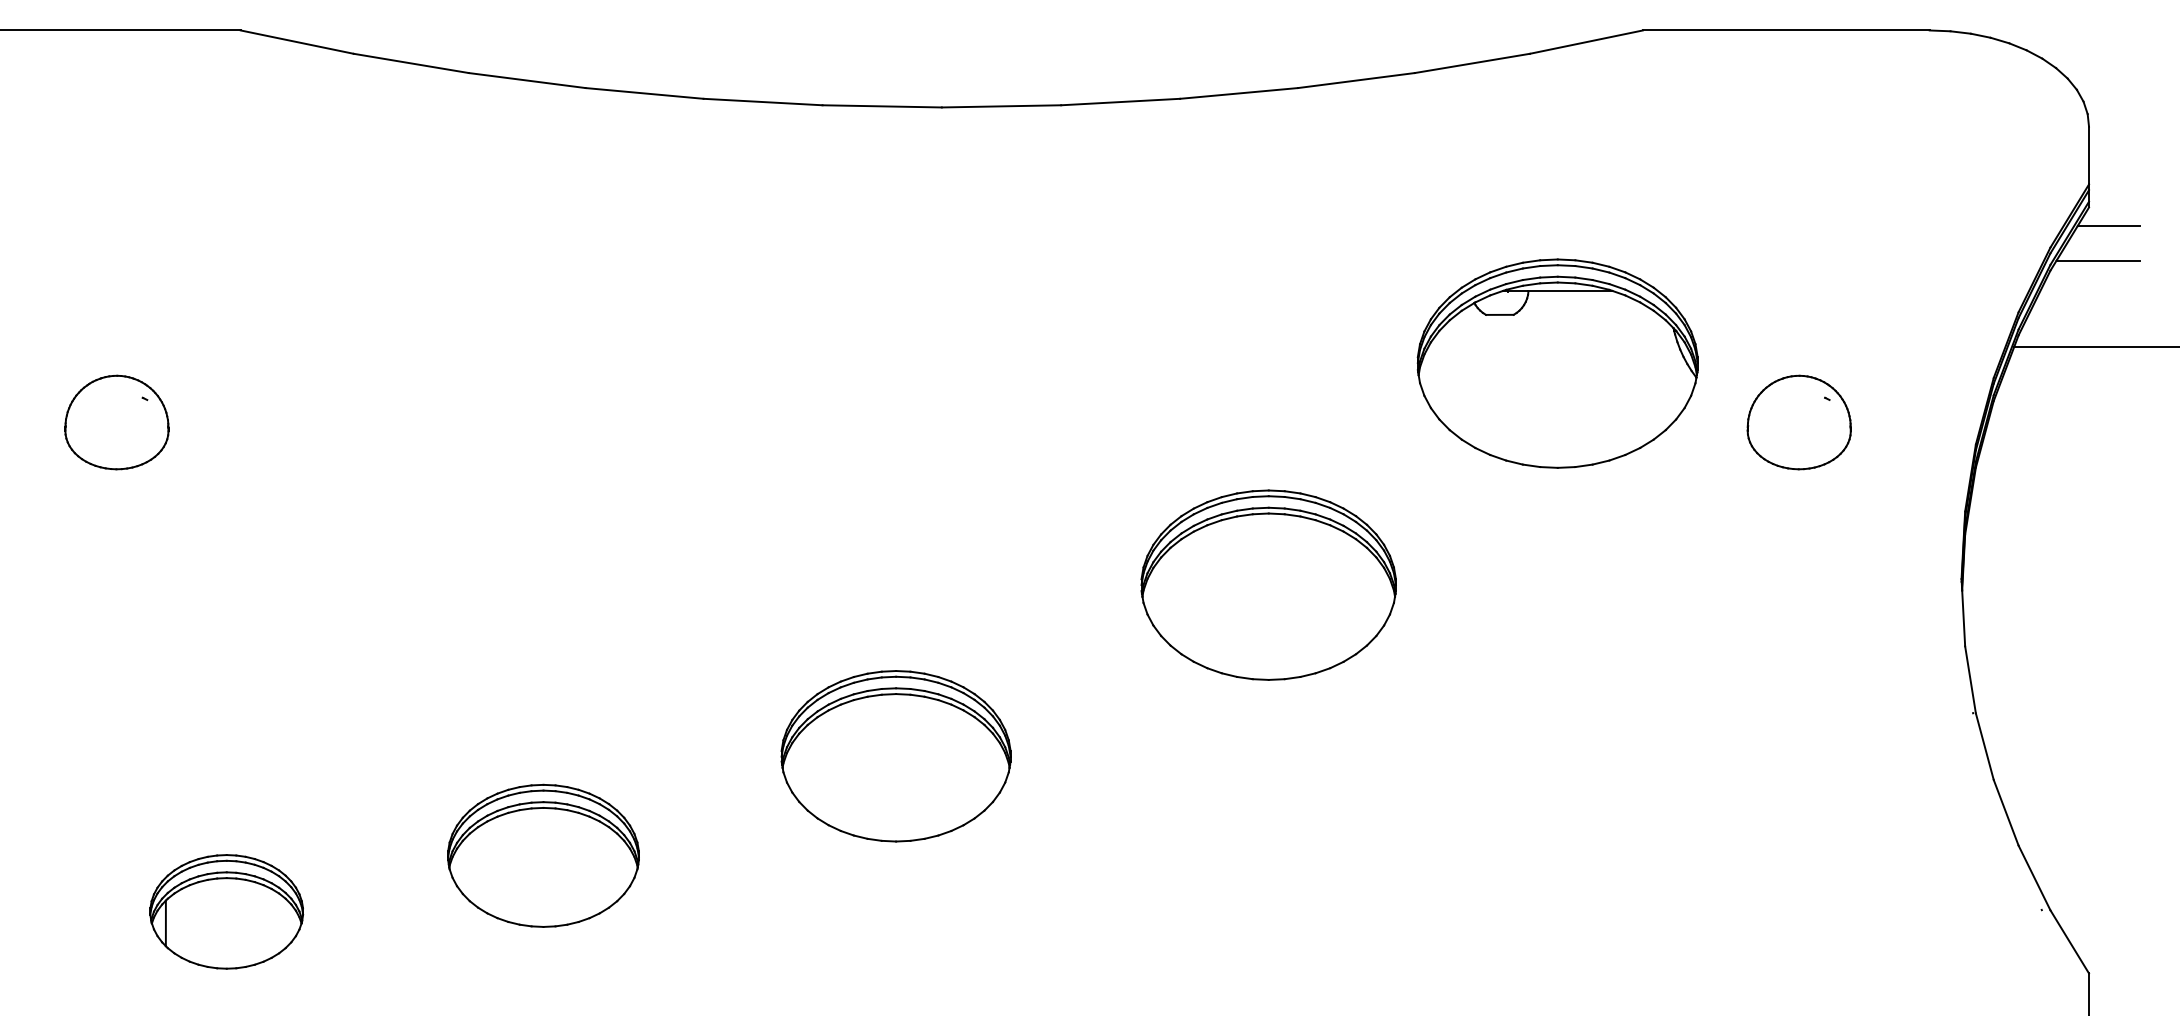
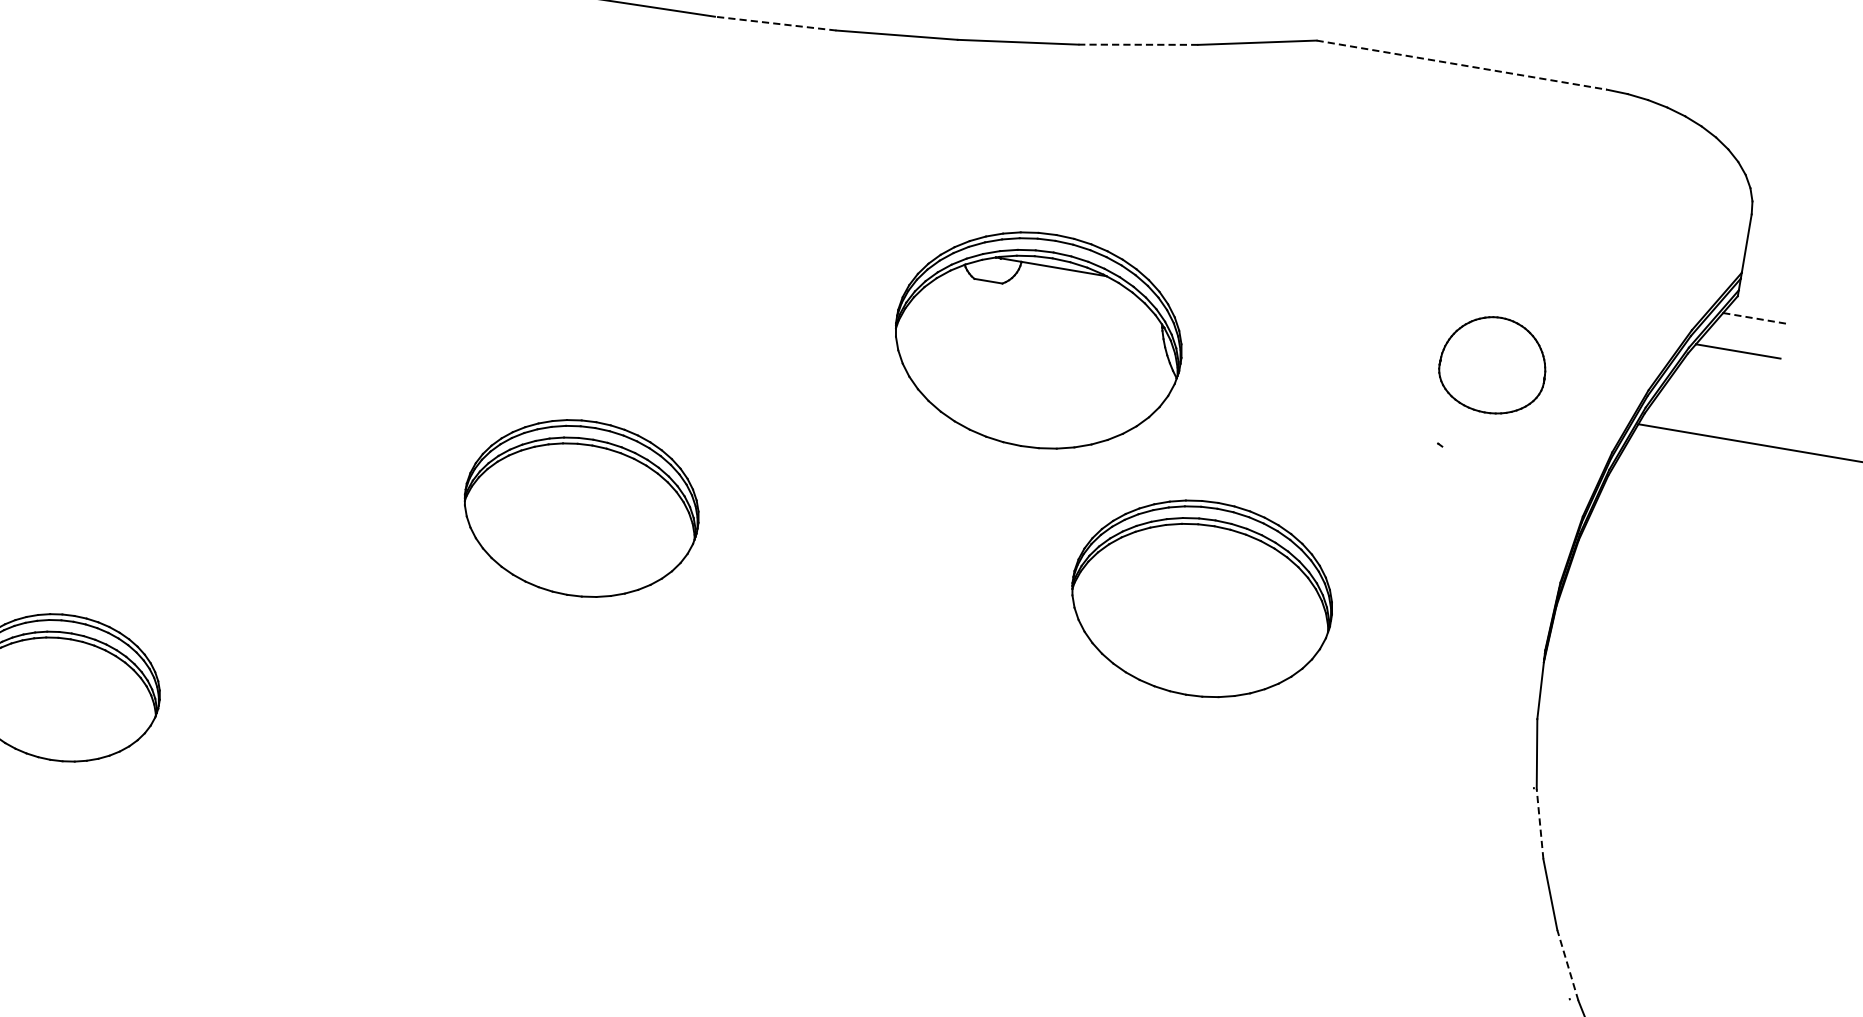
line: (1786, 30) -> (1461, 65), solid -> dashed
line: (1471, 63) -> (1137, 44), solid -> dashed
line: (1120, 102) -> (775, 24), solid -> dashed
line: (2109, 226) -> (1755, 318), solid -> dashed
part: (1557, 363) -> (1038, 340), moved
part: (1798, 422) -> (1492, 365), moved
part: (1268, 584) -> (1202, 598), moved
line: (1984, 746) -> (1539, 823), solid -> dashed
part: (895, 756) -> (581, 508), moved
line: (2034, 877) -> (1567, 965), solid -> dashed

